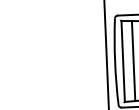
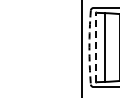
arc: (115, 61) -> (89, 47), solid -> dashed
line: (123, 61) -> (96, 47), solid -> dashed

